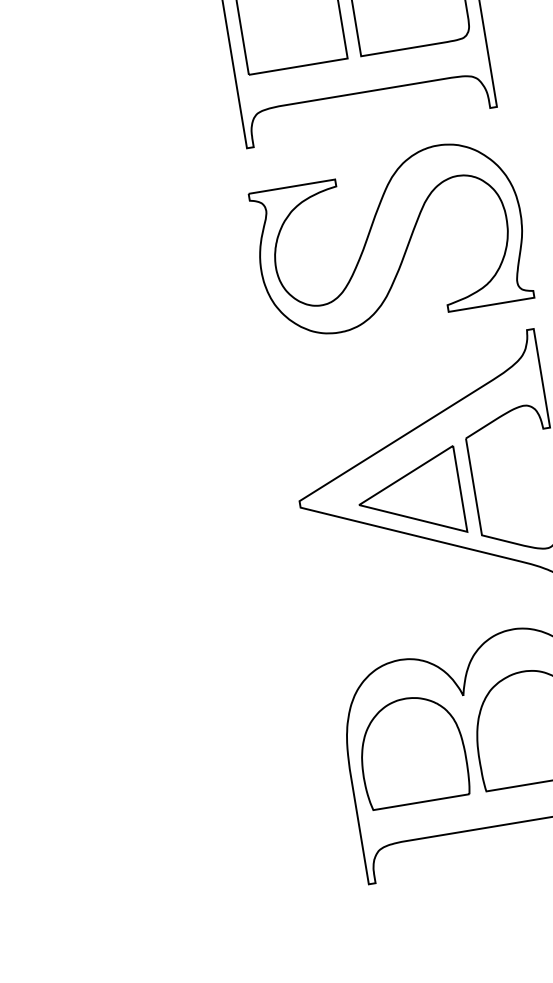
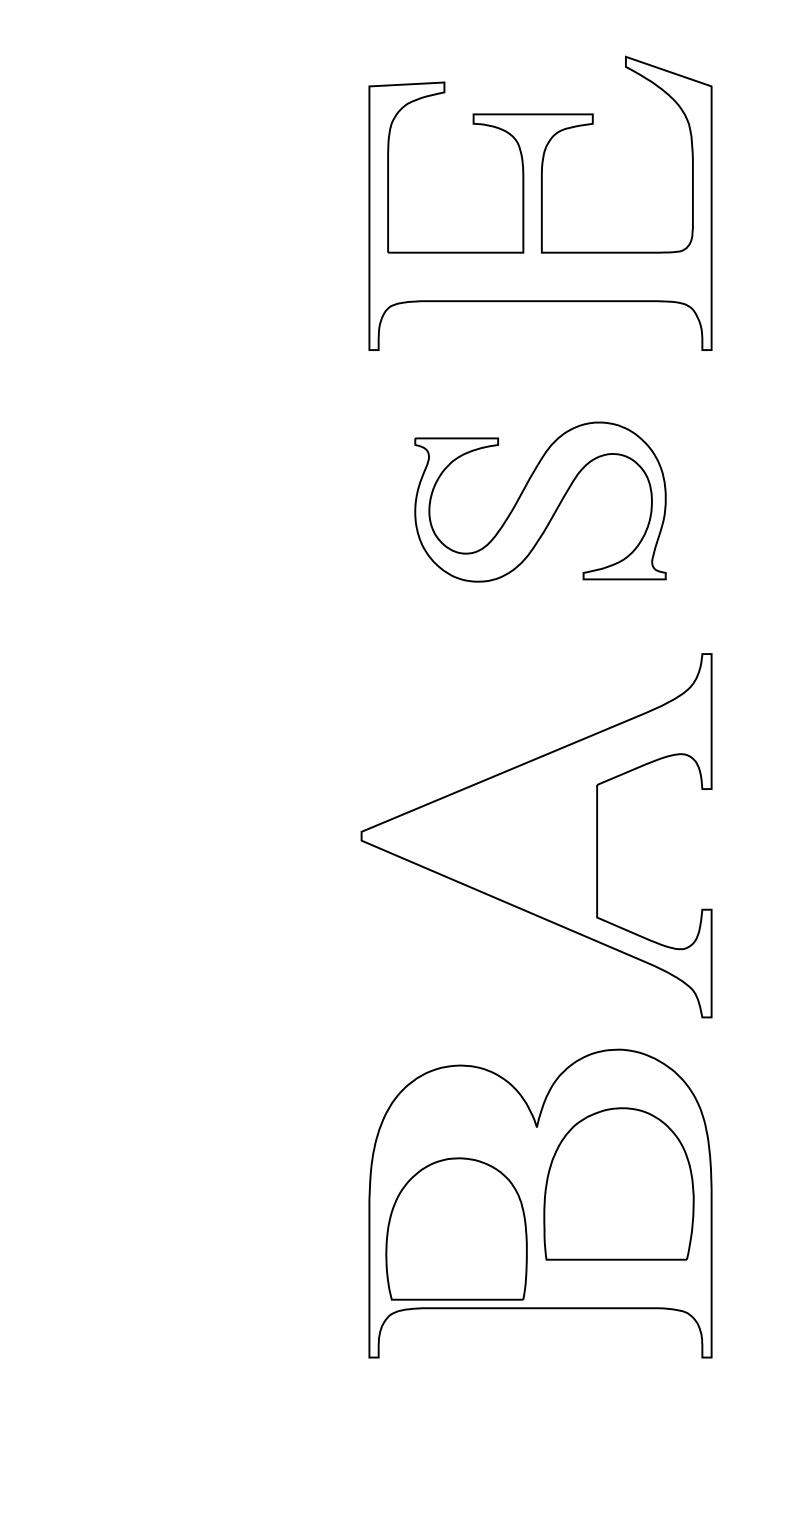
part: (390, 238) -> (540, 501), size x0.7
part: (409, 496) -> (509, 850), removed
part: (412, 750) -> (456, 1228), moved

